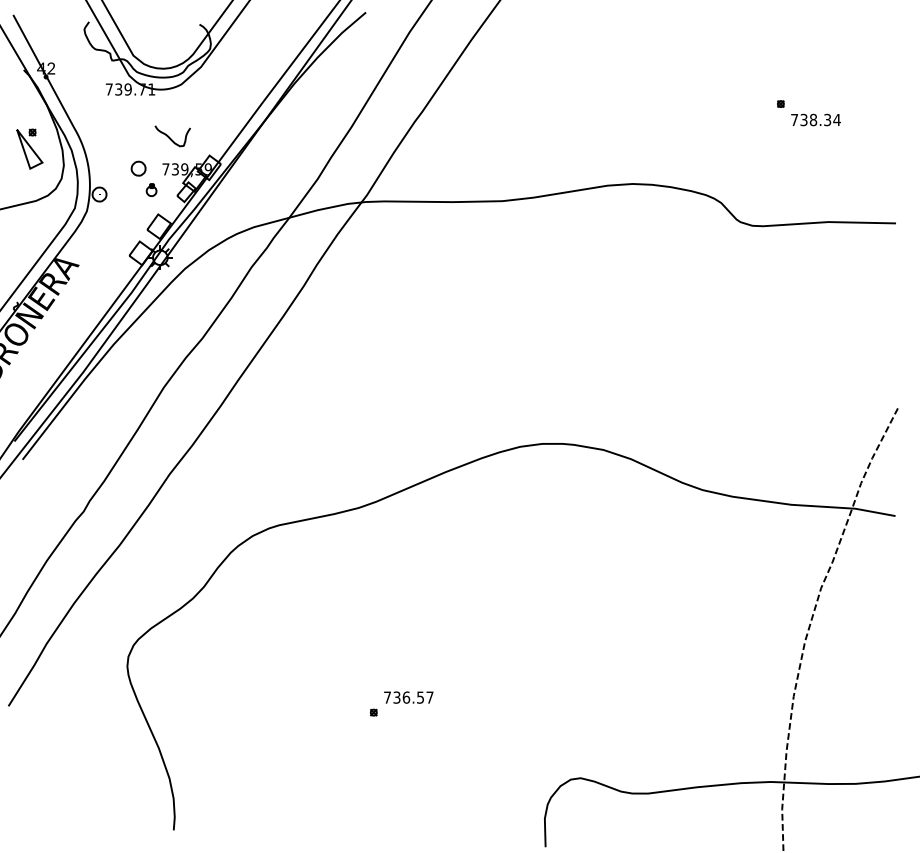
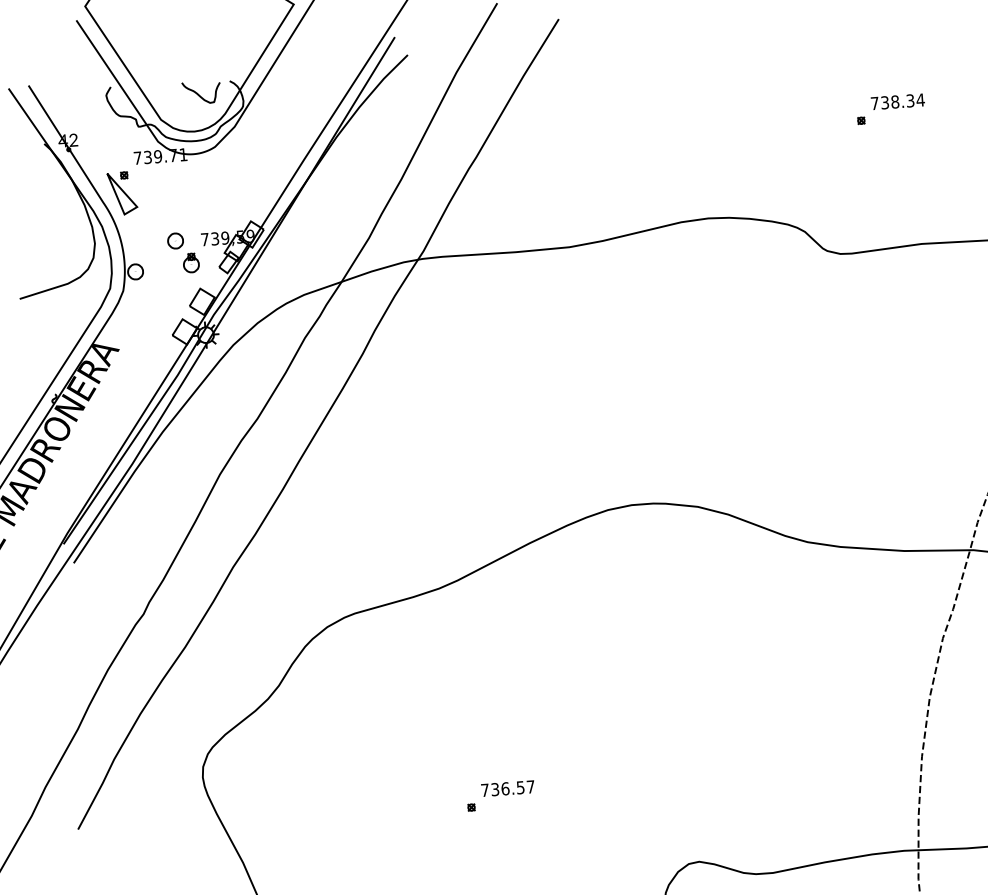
text: (815, 119) -> (897, 101), moved
curve: (170, 137) -> (199, 94), moved
part: (29, 148) -> (122, 192), moved
part: (151, 189) -> (191, 262), size x1.43

